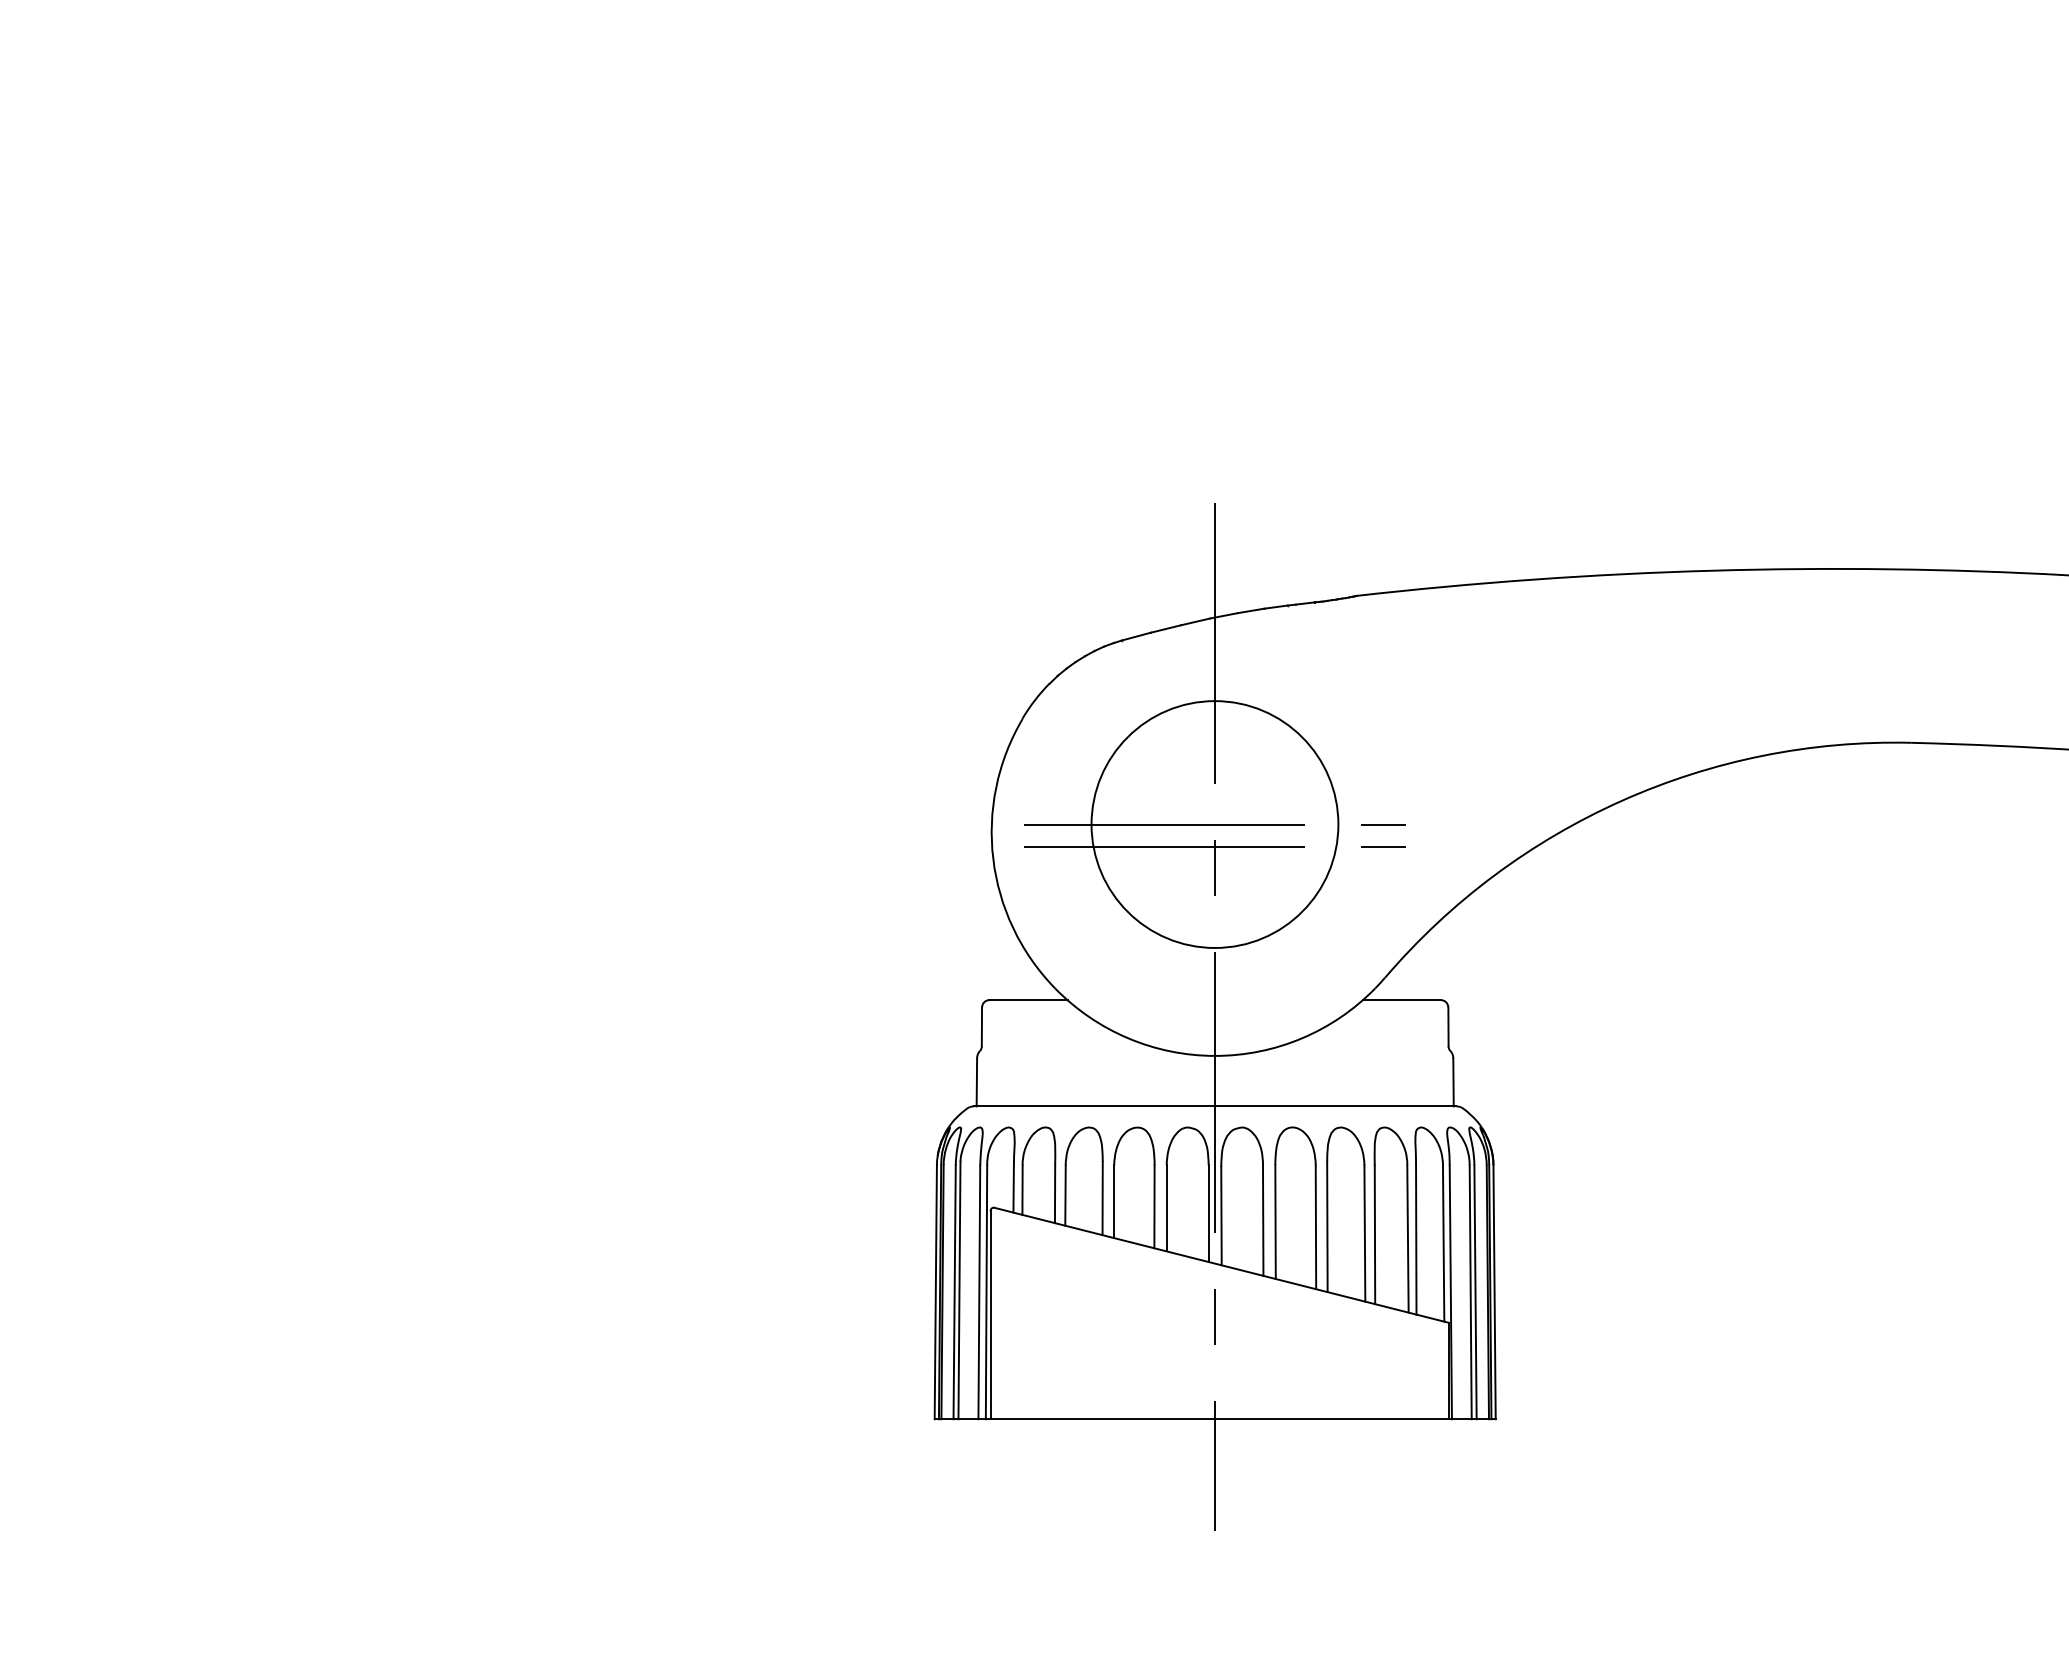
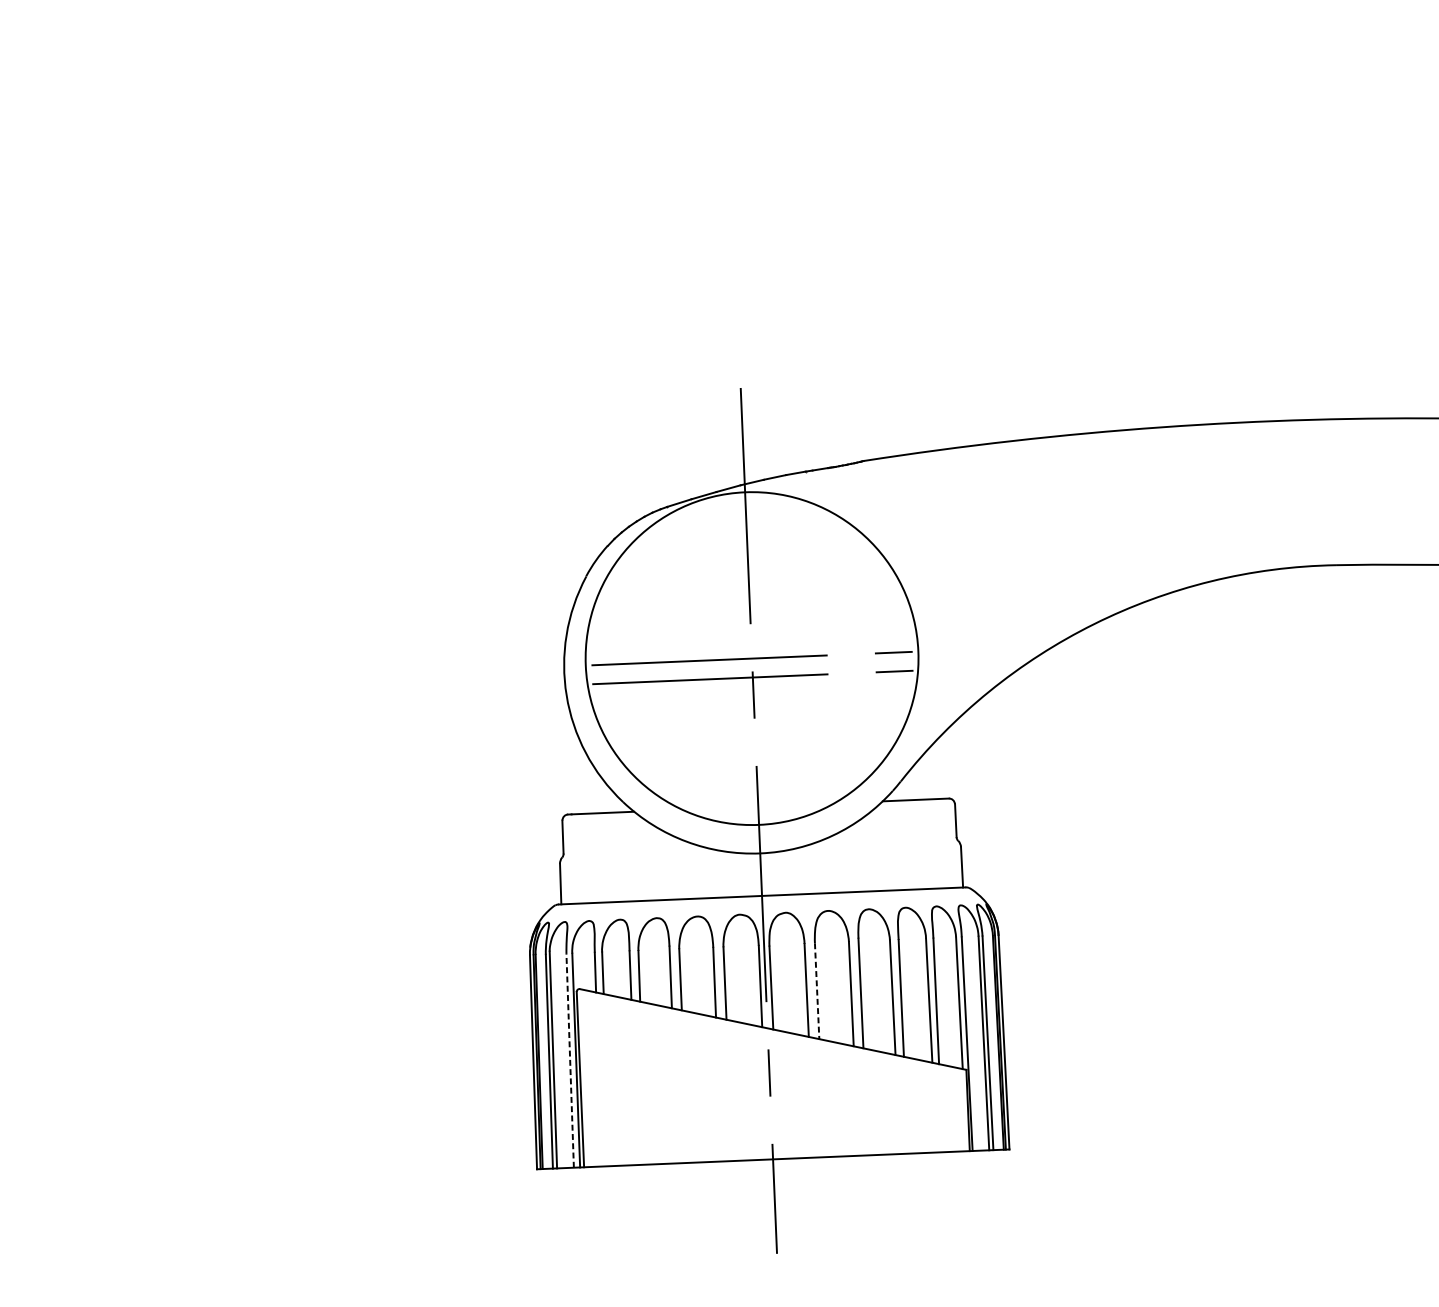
circle: (1214, 824) -> (751, 658), size x1.6
line: (1275, 1222) -> (817, 991), solid -> dashed
line: (979, 1292) -> (570, 1060), solid -> dashed

